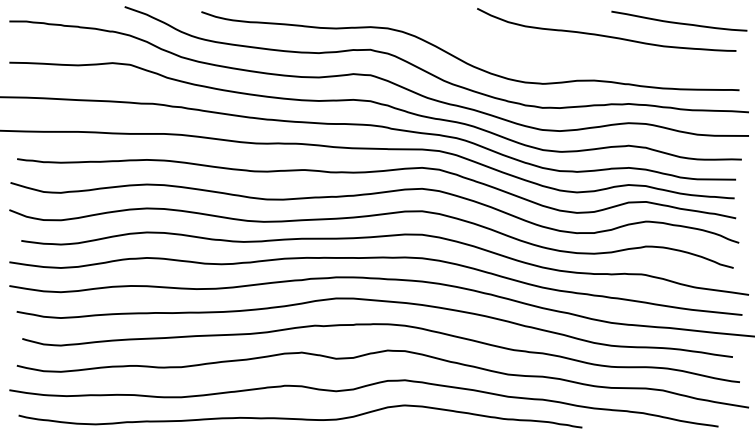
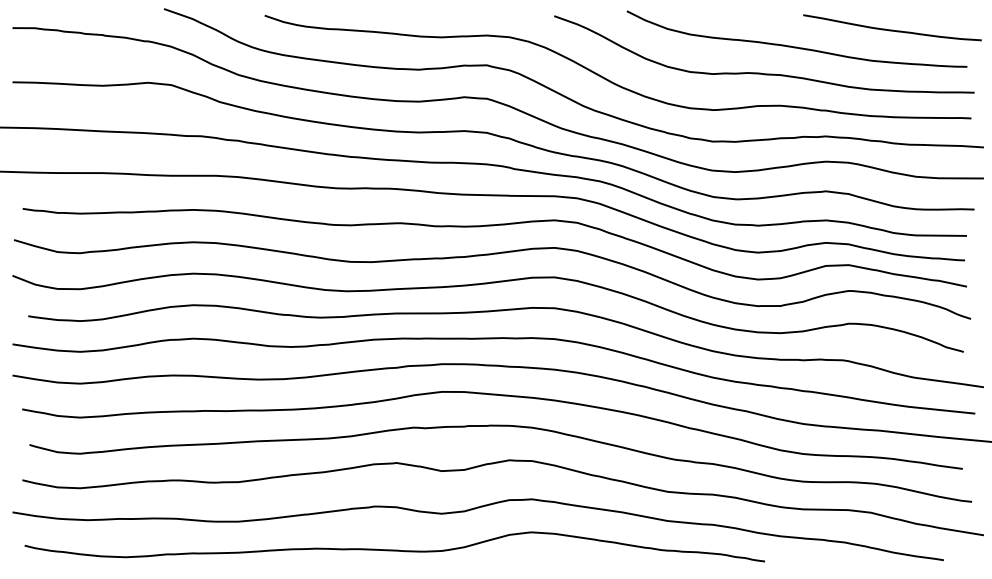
curve: (581, 55) -> (763, 72), added

